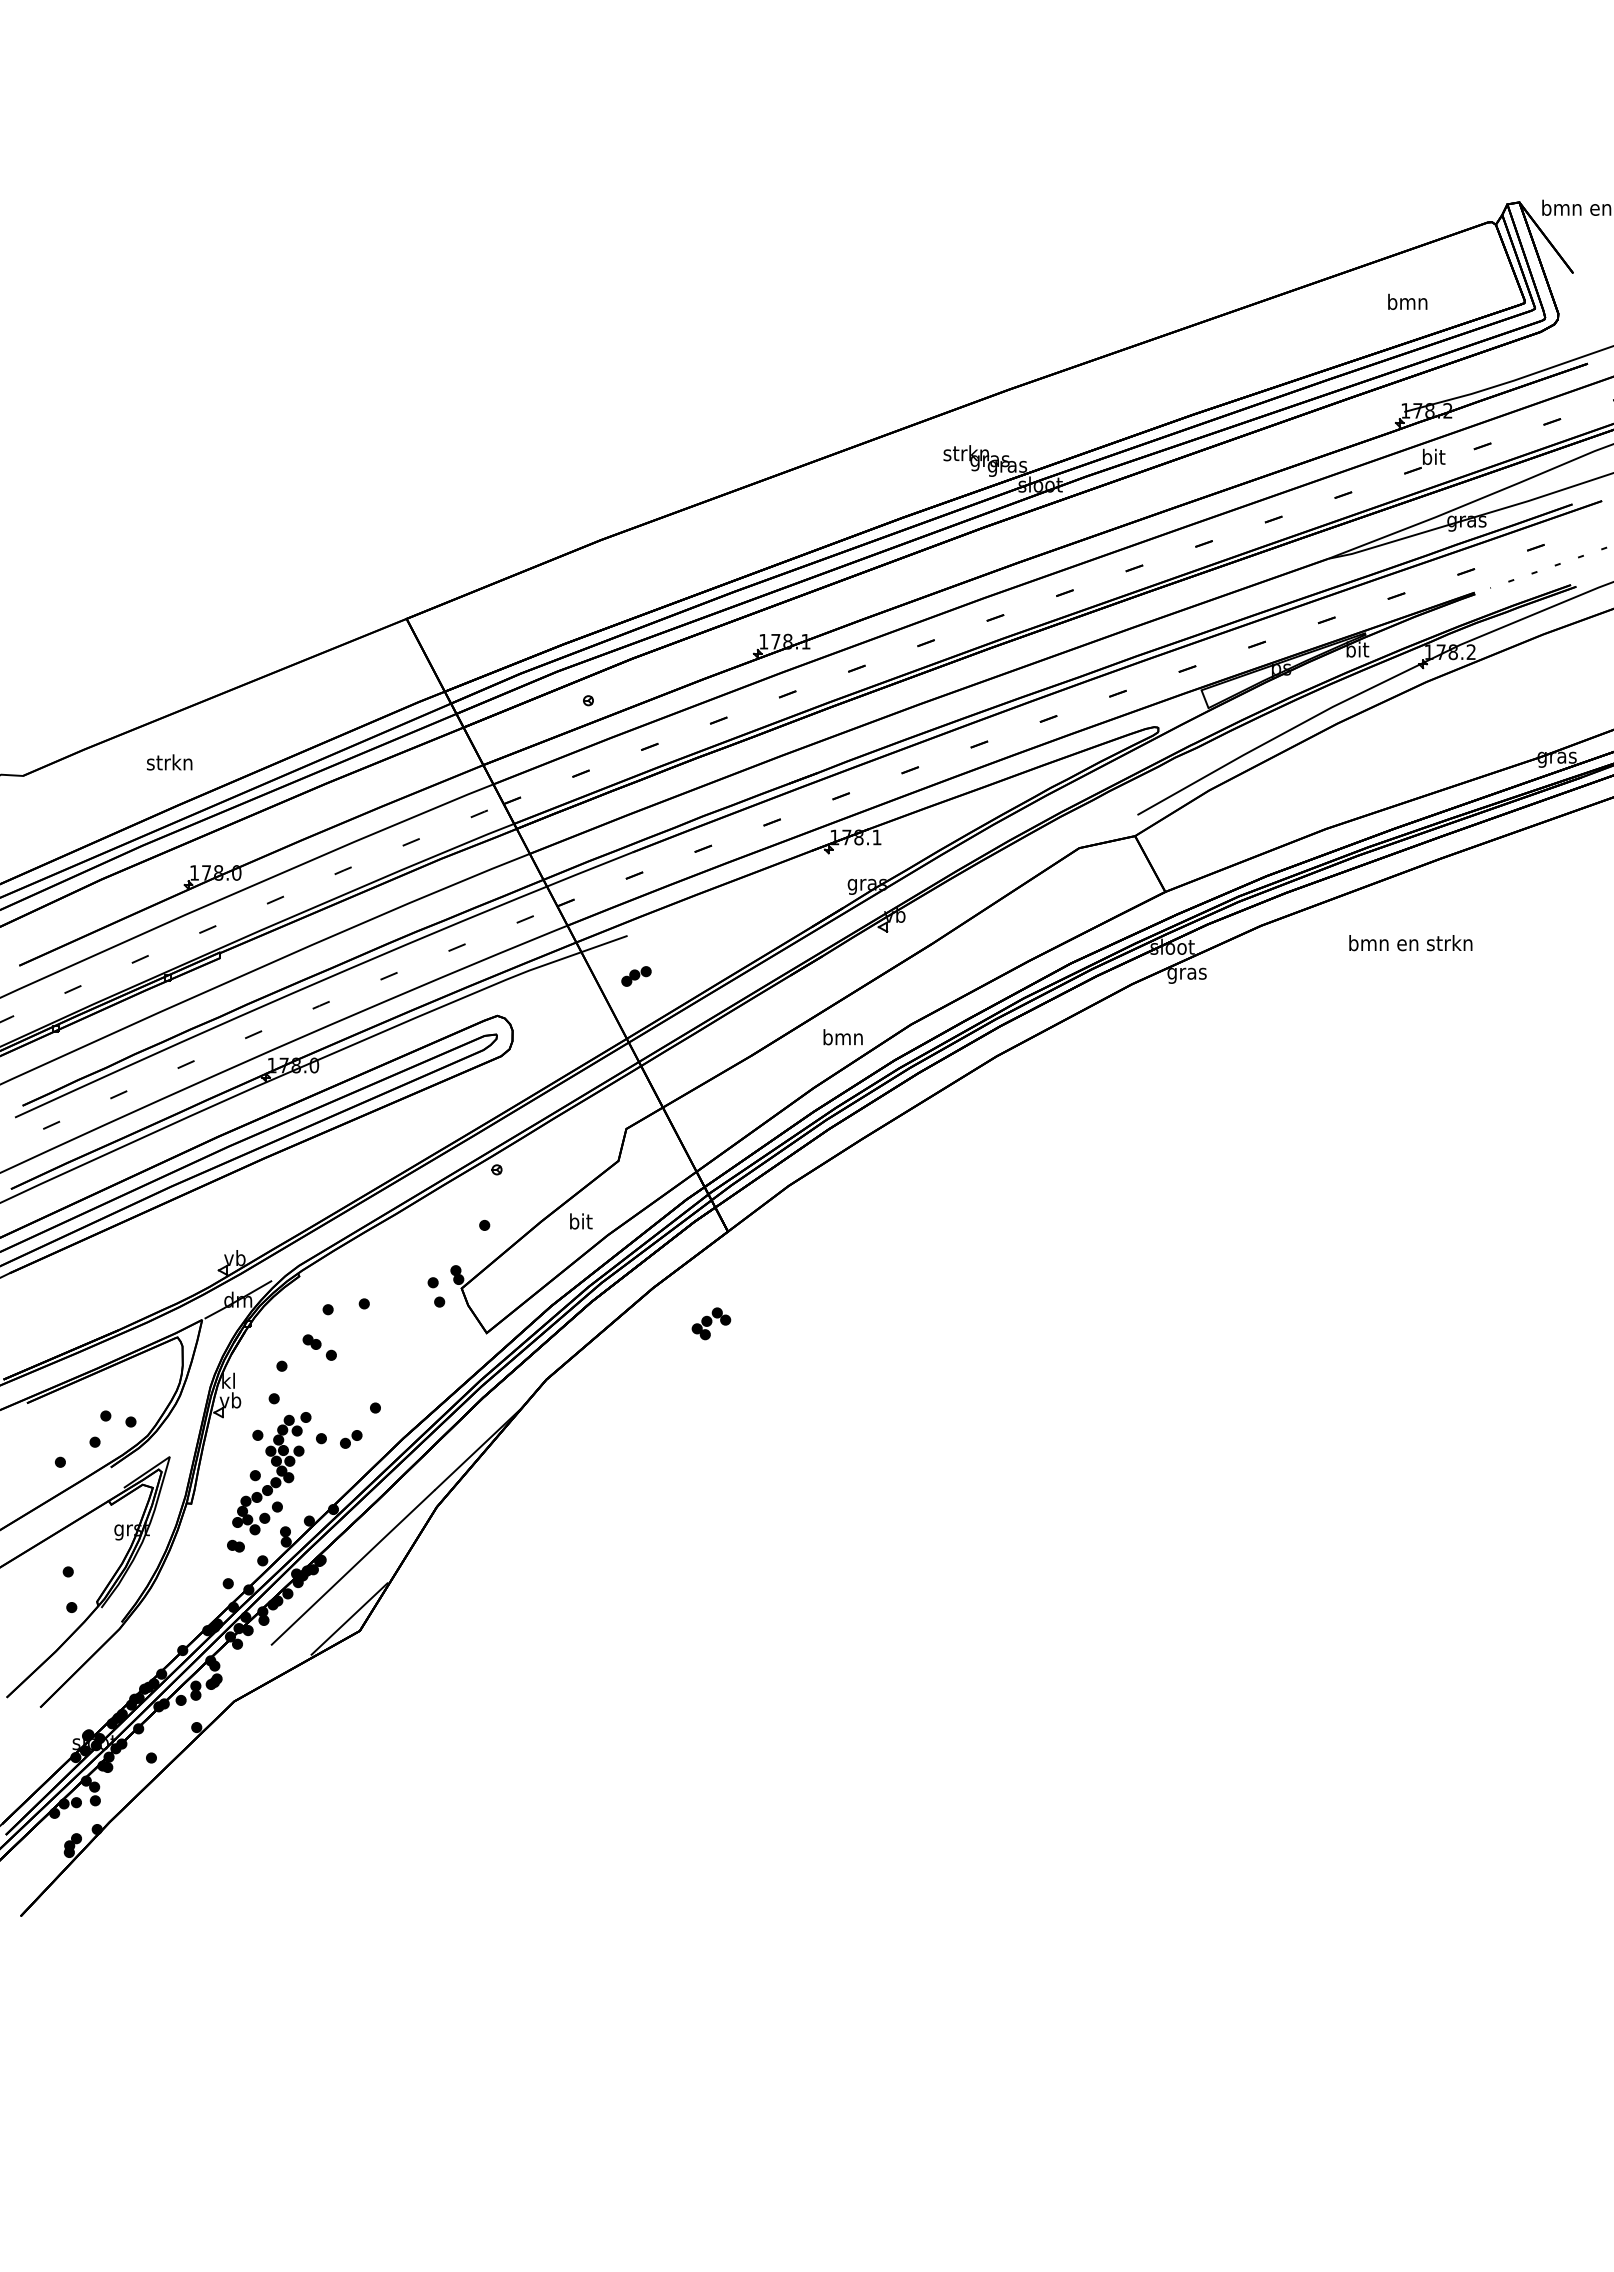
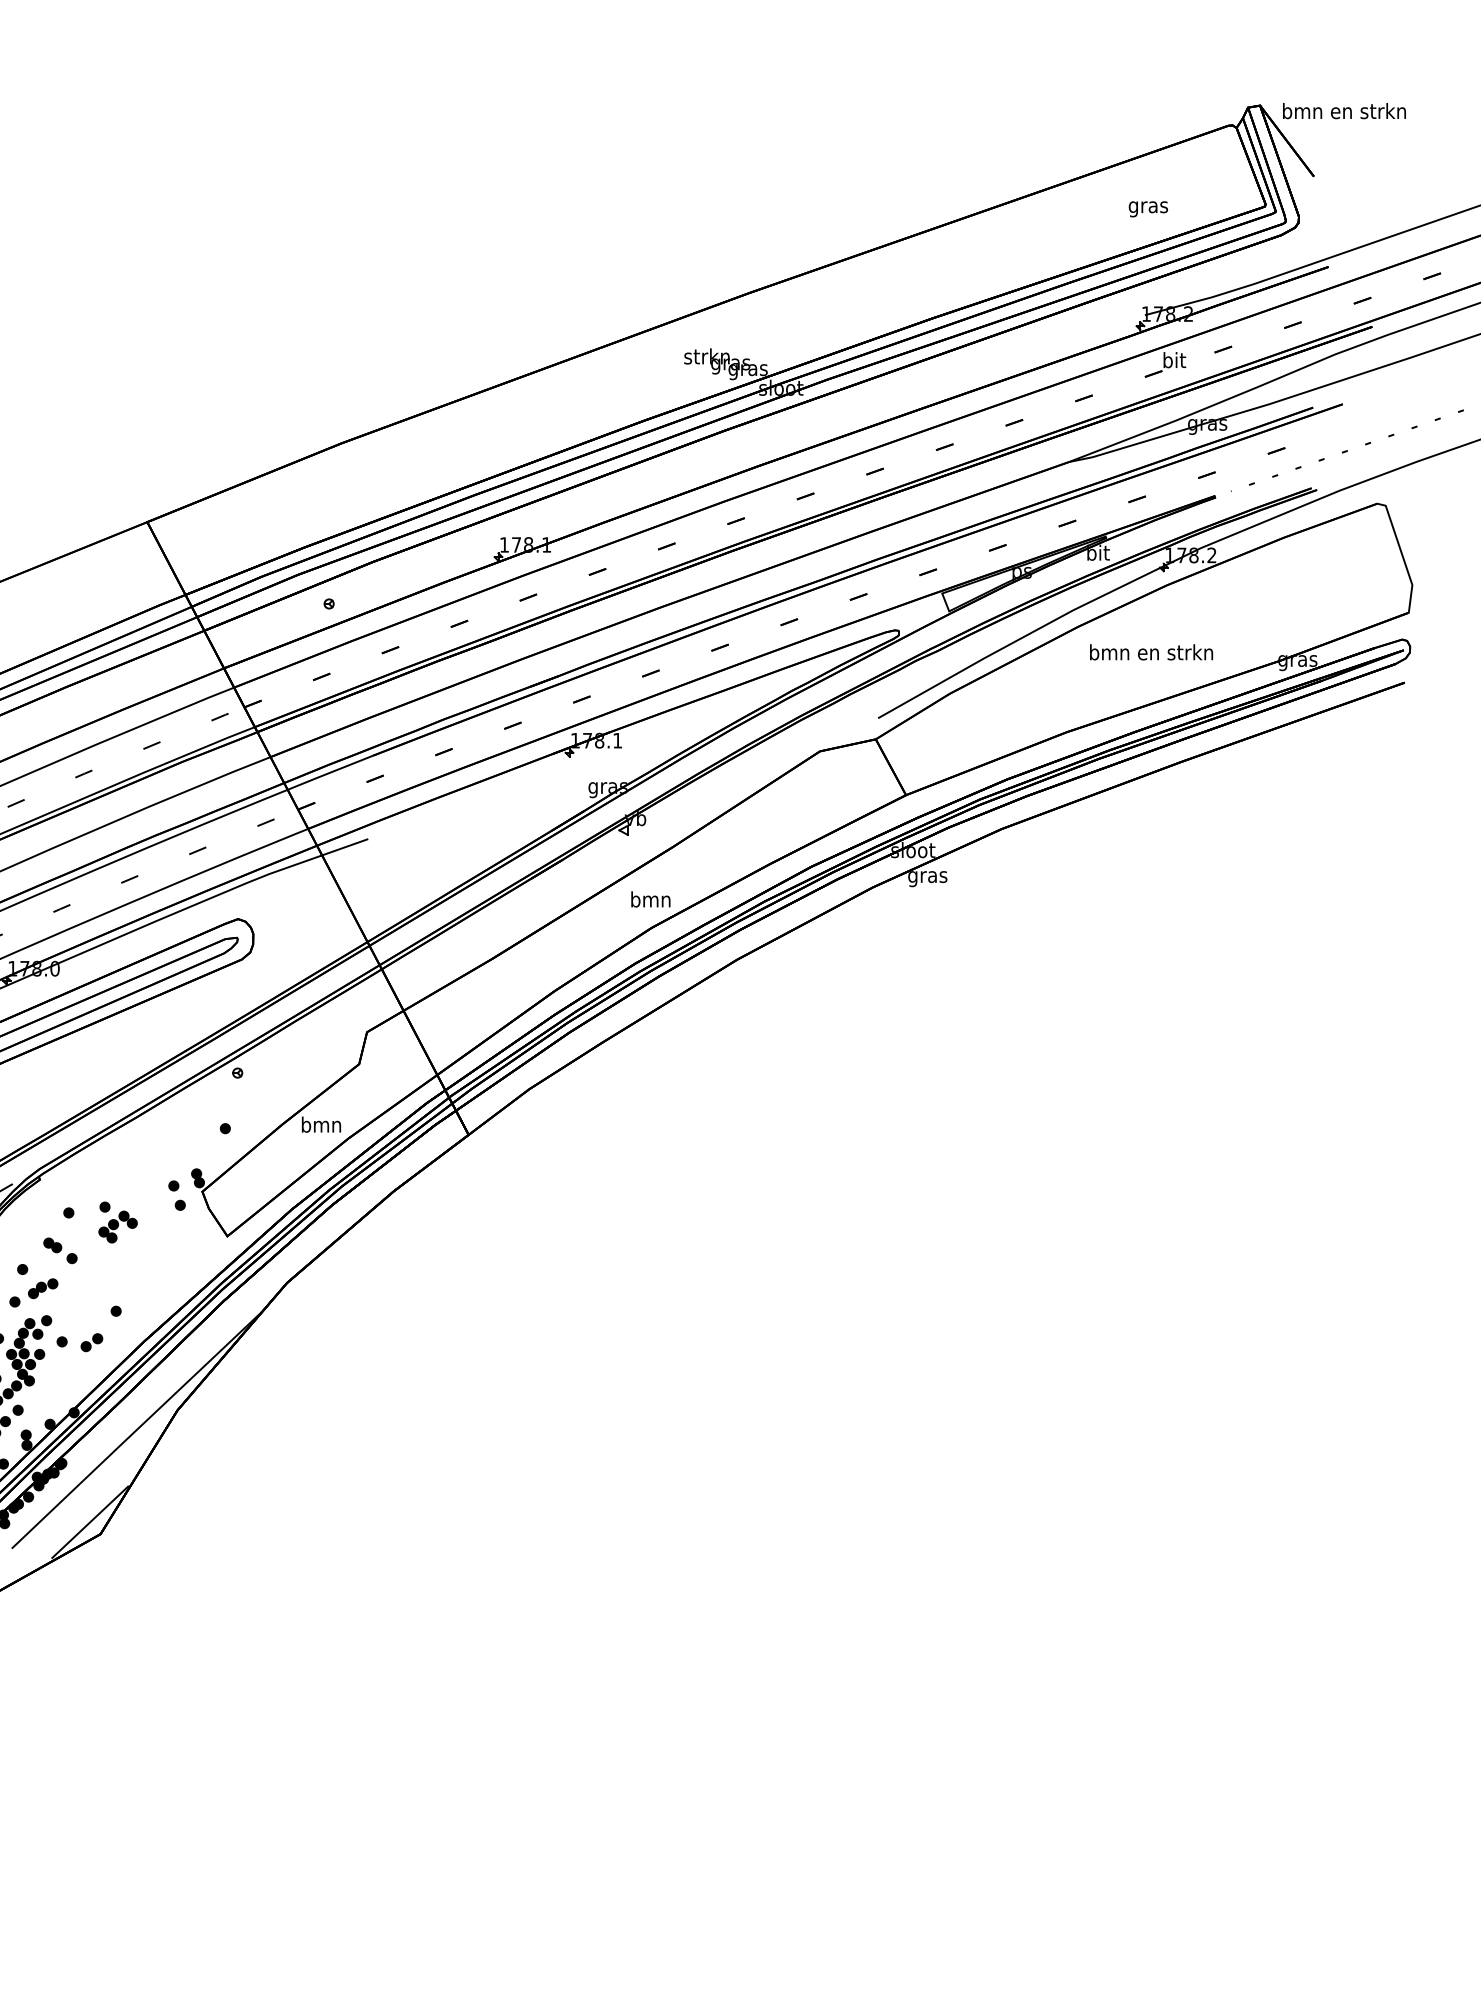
text: (1407, 303) -> (1148, 206), bmn -> gras
text: (1410, 943) -> (1151, 652), moved
part: (636, 976) -> (43, 1288), moved
text: (842, 1037) -> (650, 899), moved
text: (580, 1221) -> (321, 1124), bit -> bmn
part: (711, 1323) -> (118, 1226), moved

